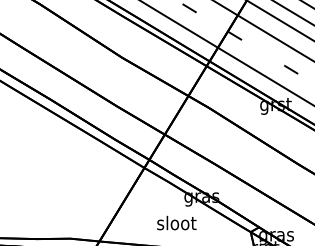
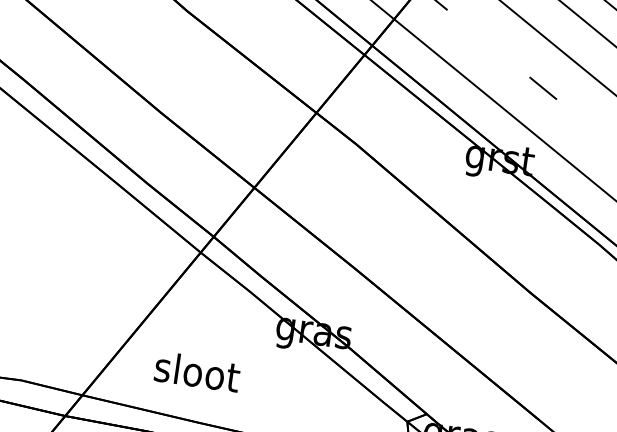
text: (176, 222) -> (196, 370), moved

